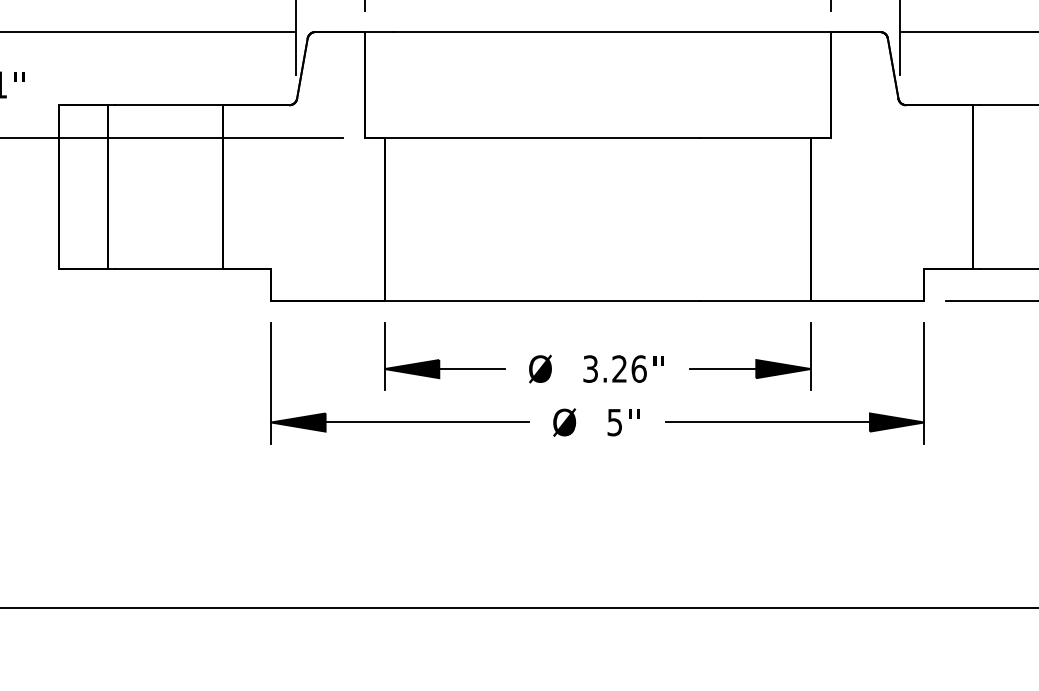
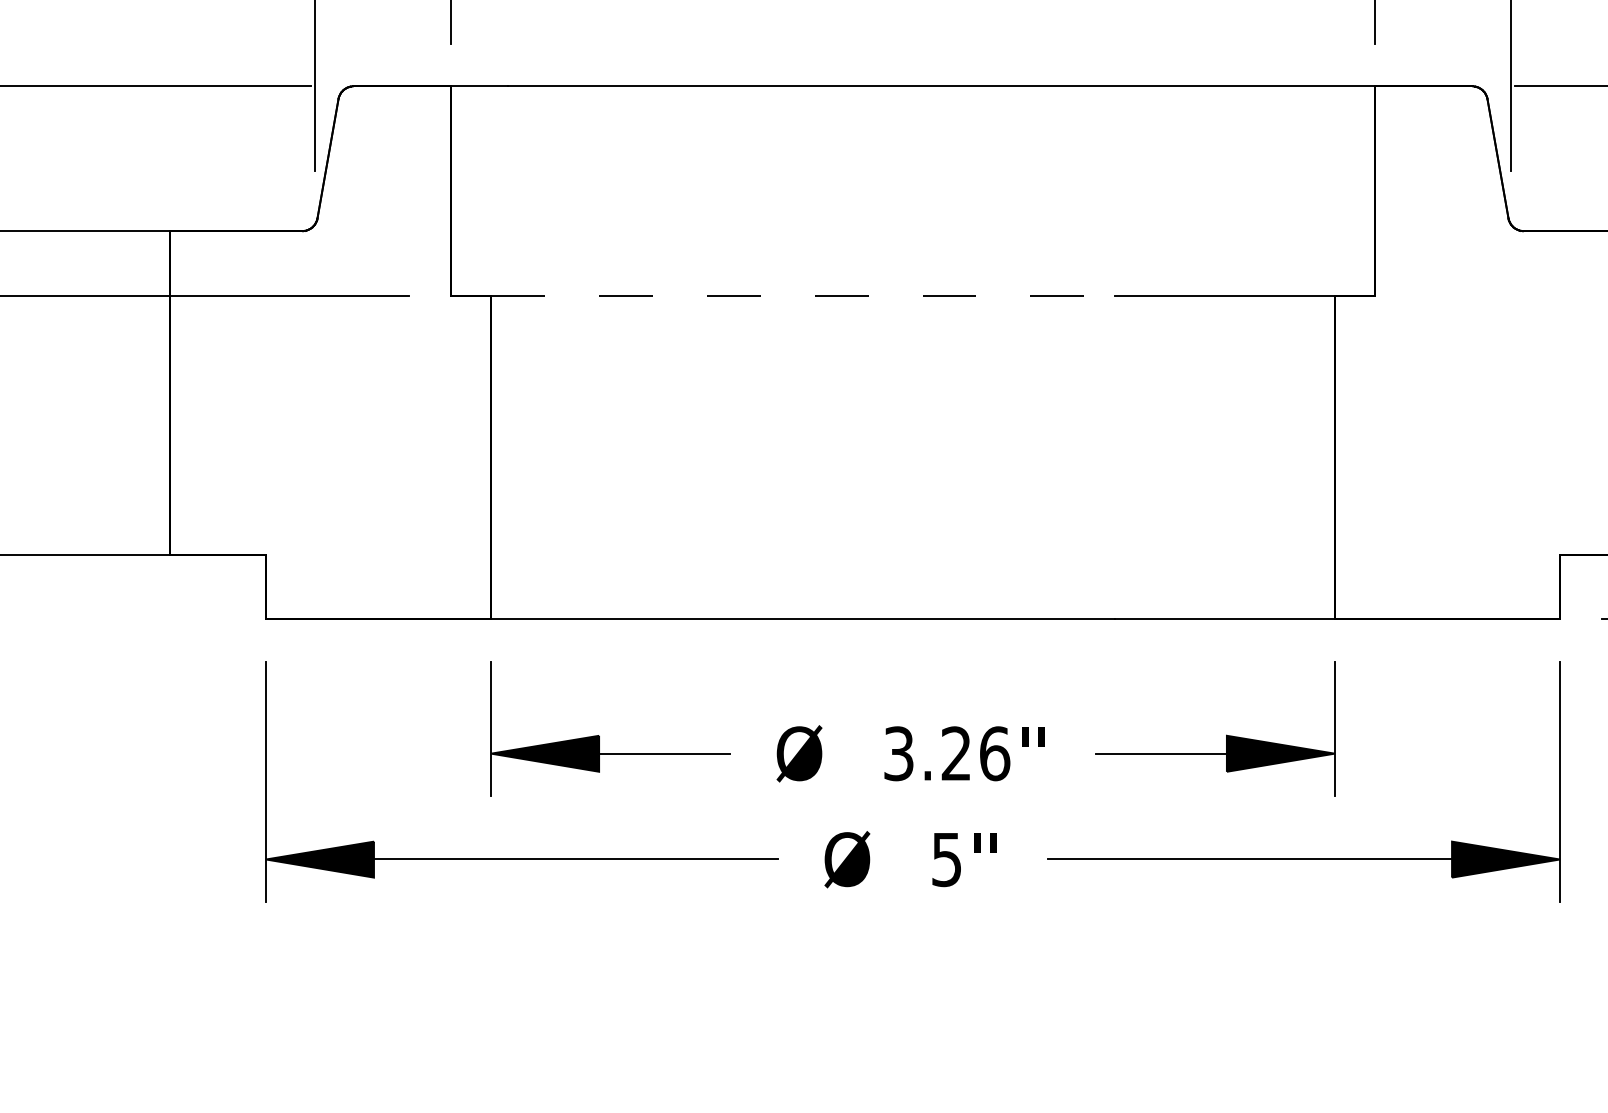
line: (542, 137) -> (803, 295), solid -> dashed

